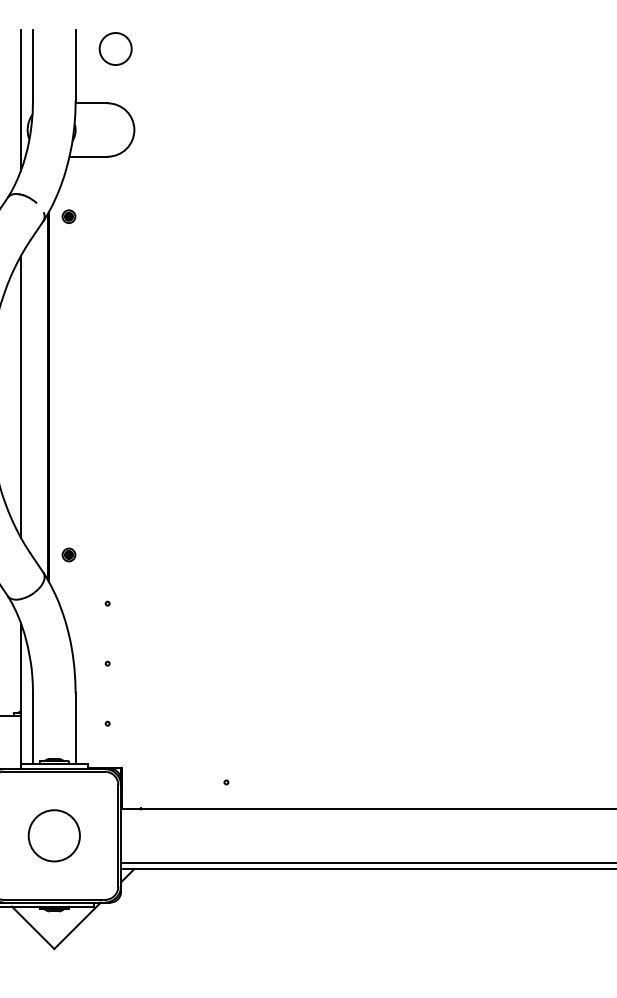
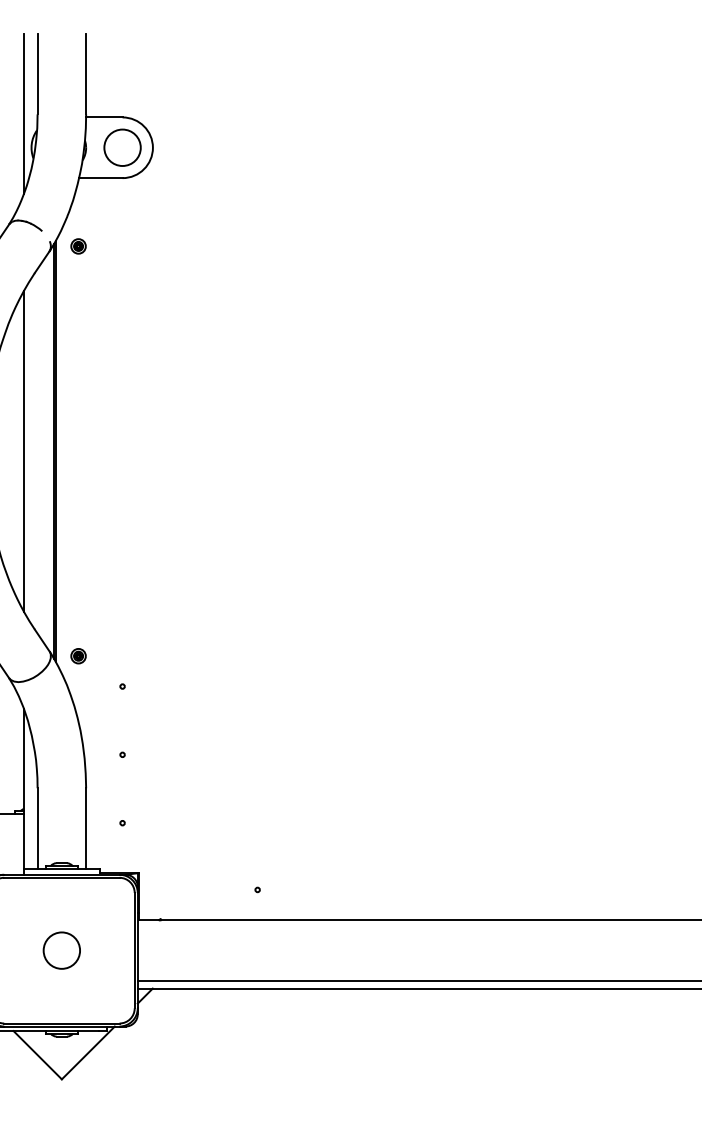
circle: (115, 48) -> (122, 147), moved
part: (68, 554) -> (78, 655), moved
circle: (54, 835) -> (62, 950), size x0.62

